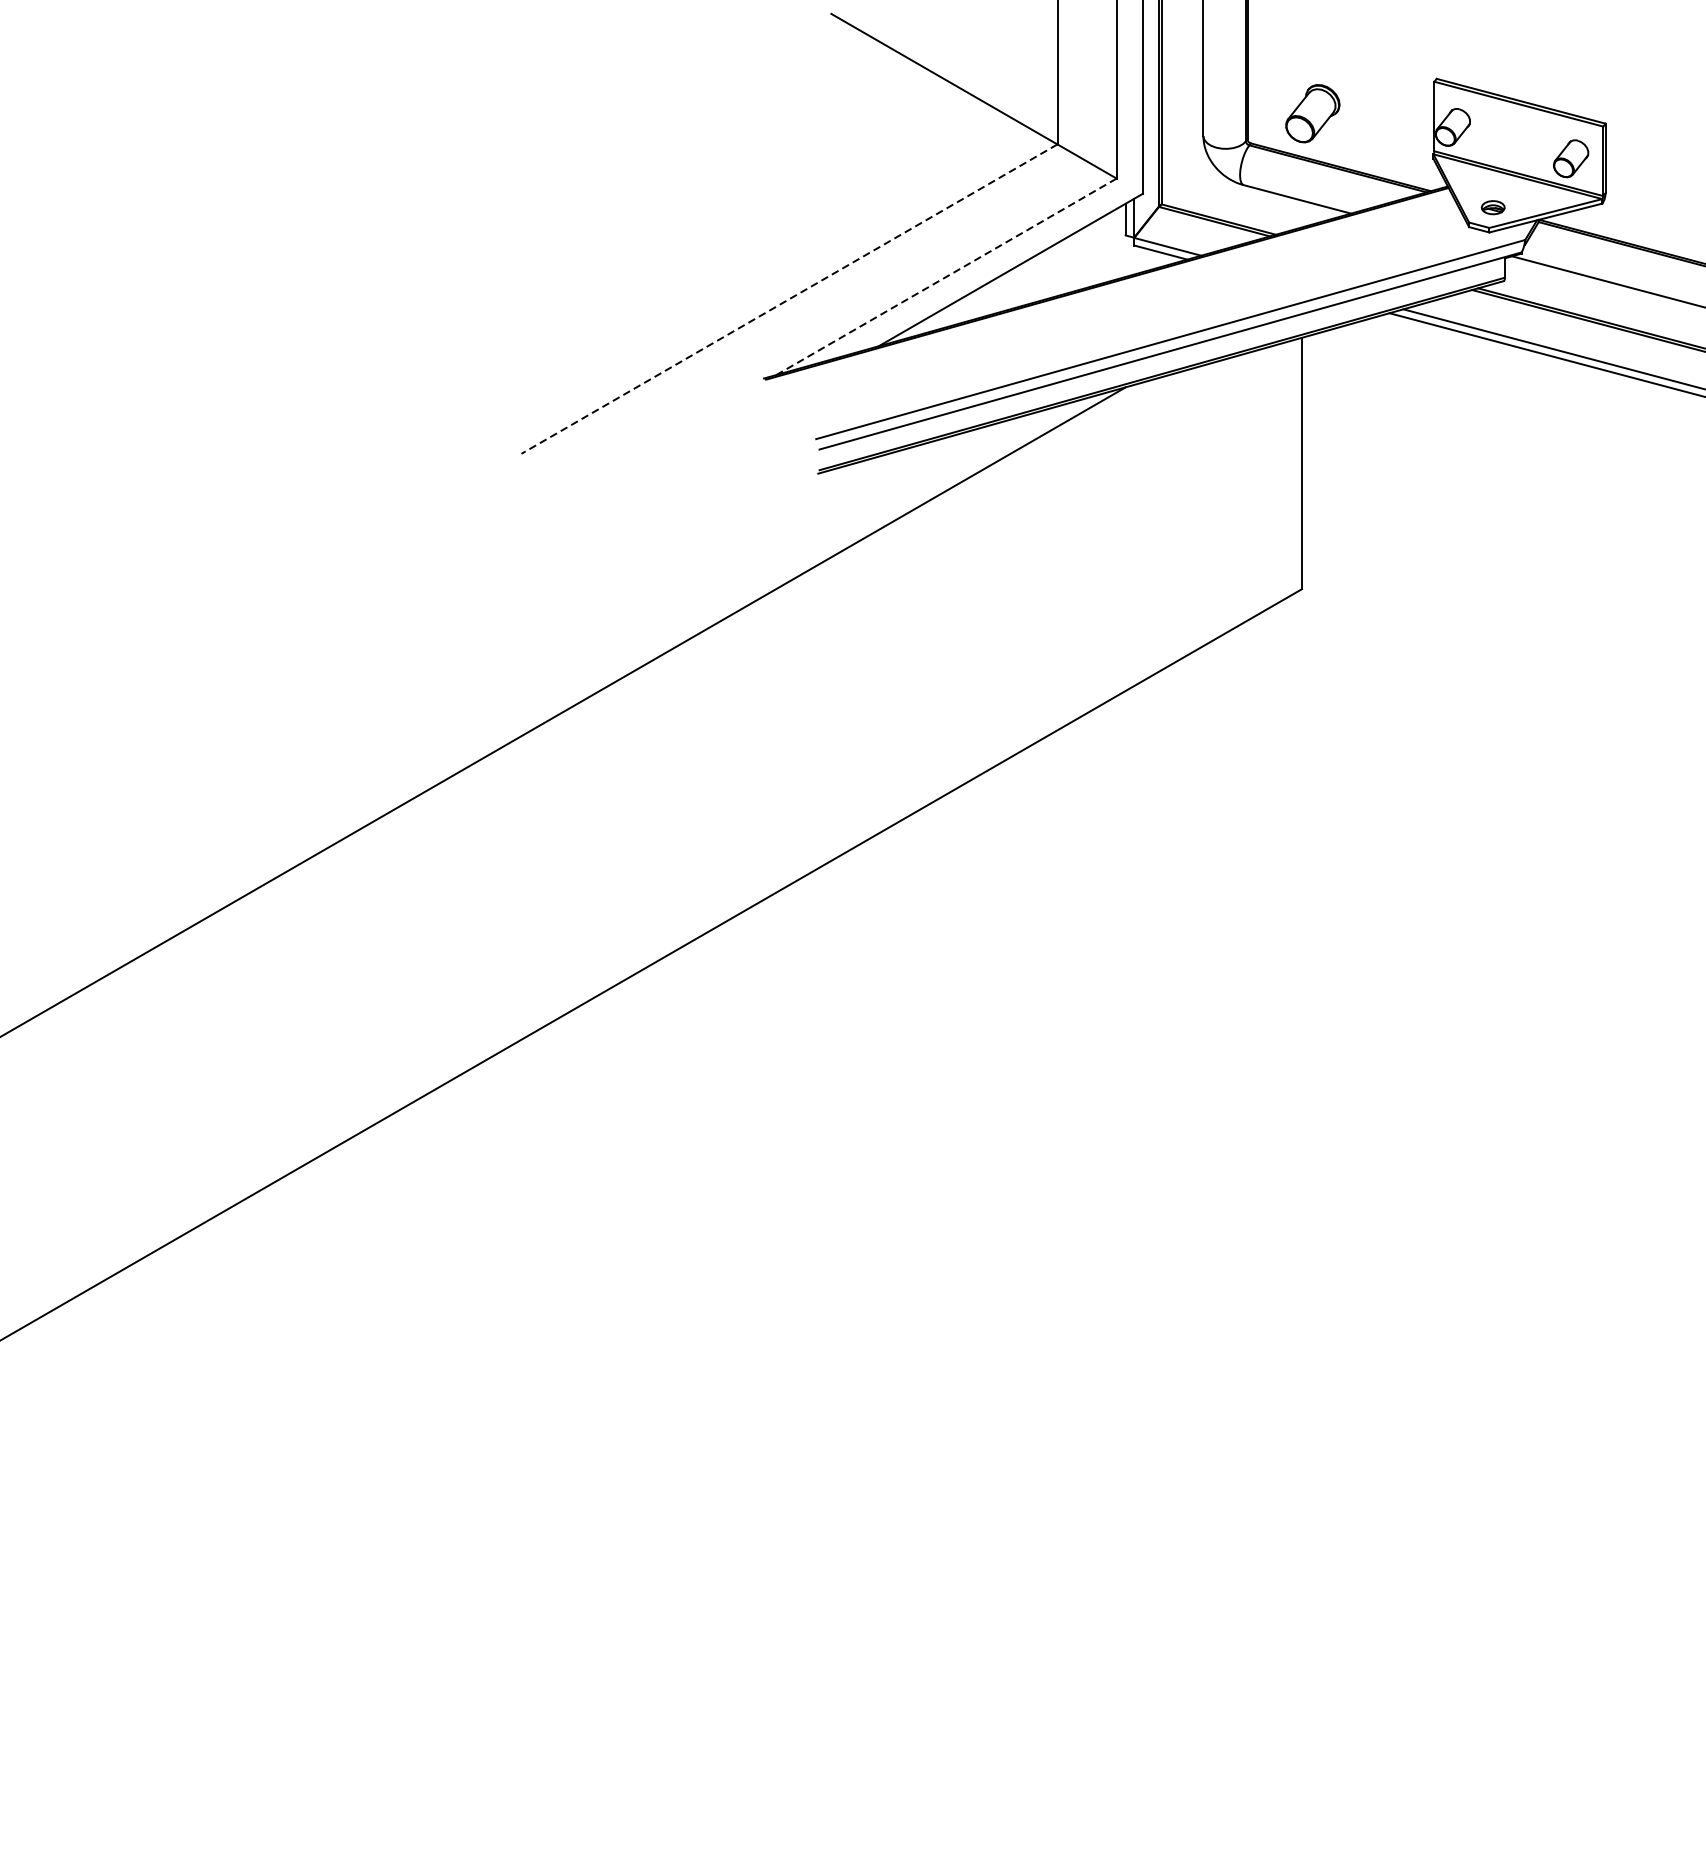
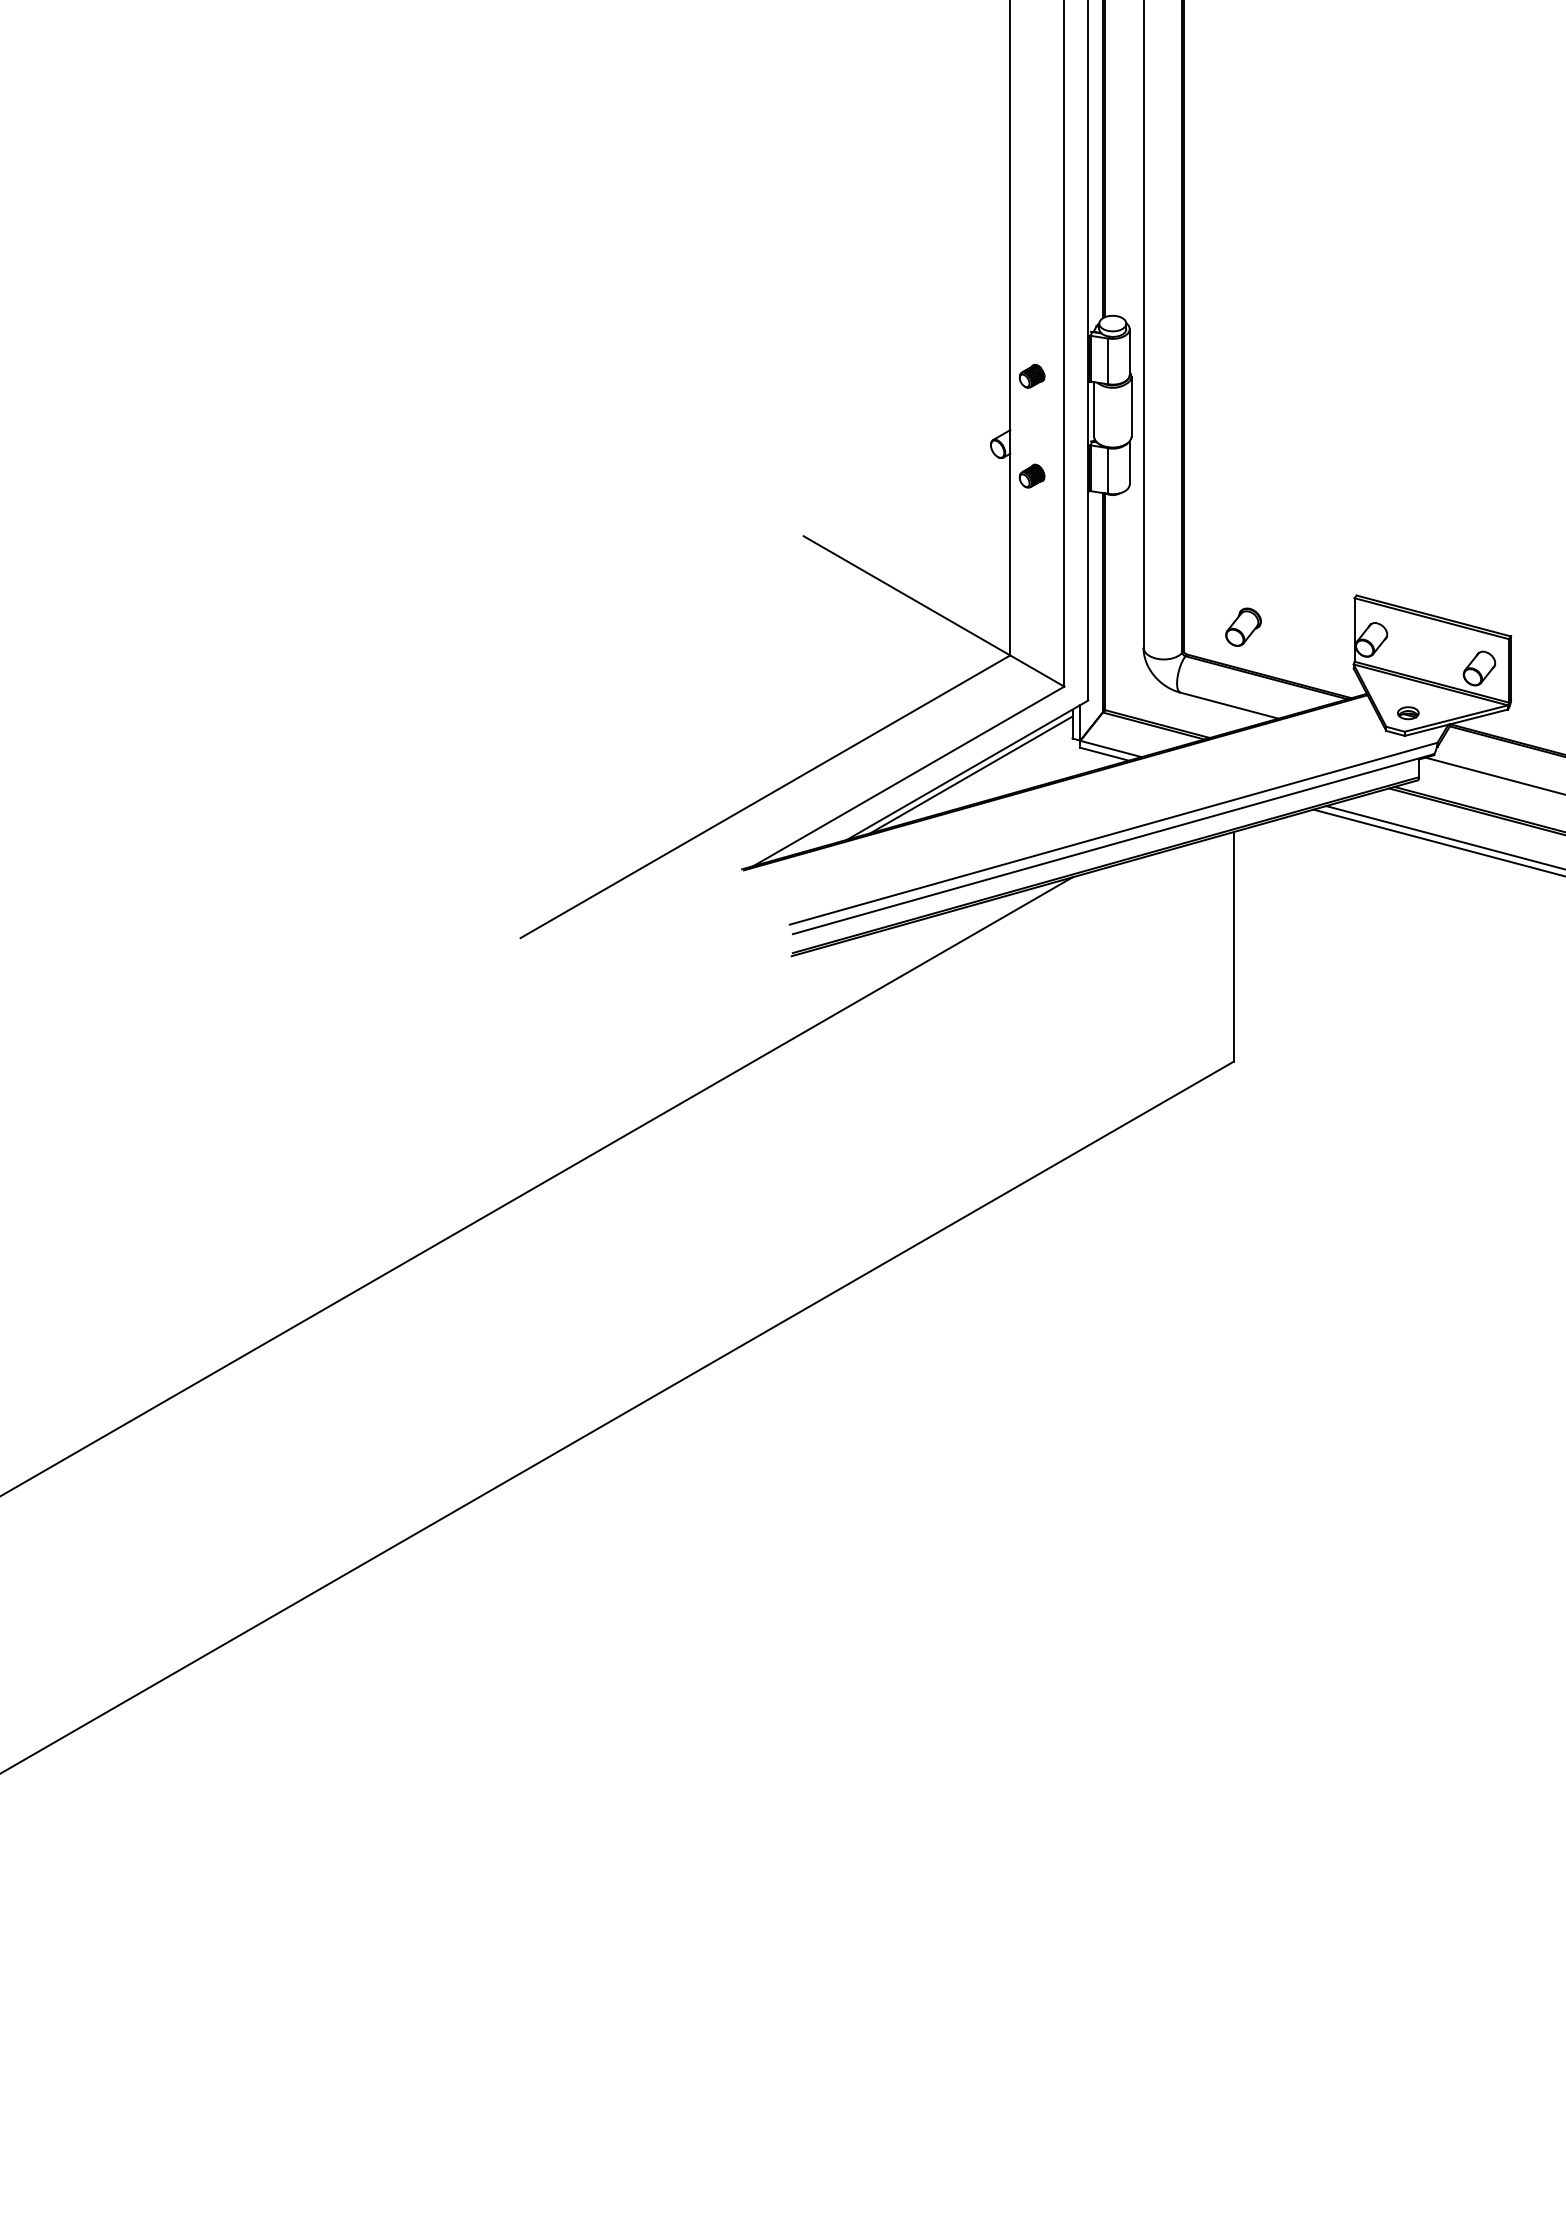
part: (1312, 112) -> (1243, 626), size x0.71
line: (1015, 274) -> (971, 774), added
line: (946, 276) -> (908, 776), dashed -> solid
line: (789, 298) -> (765, 796), dashed -> solid

